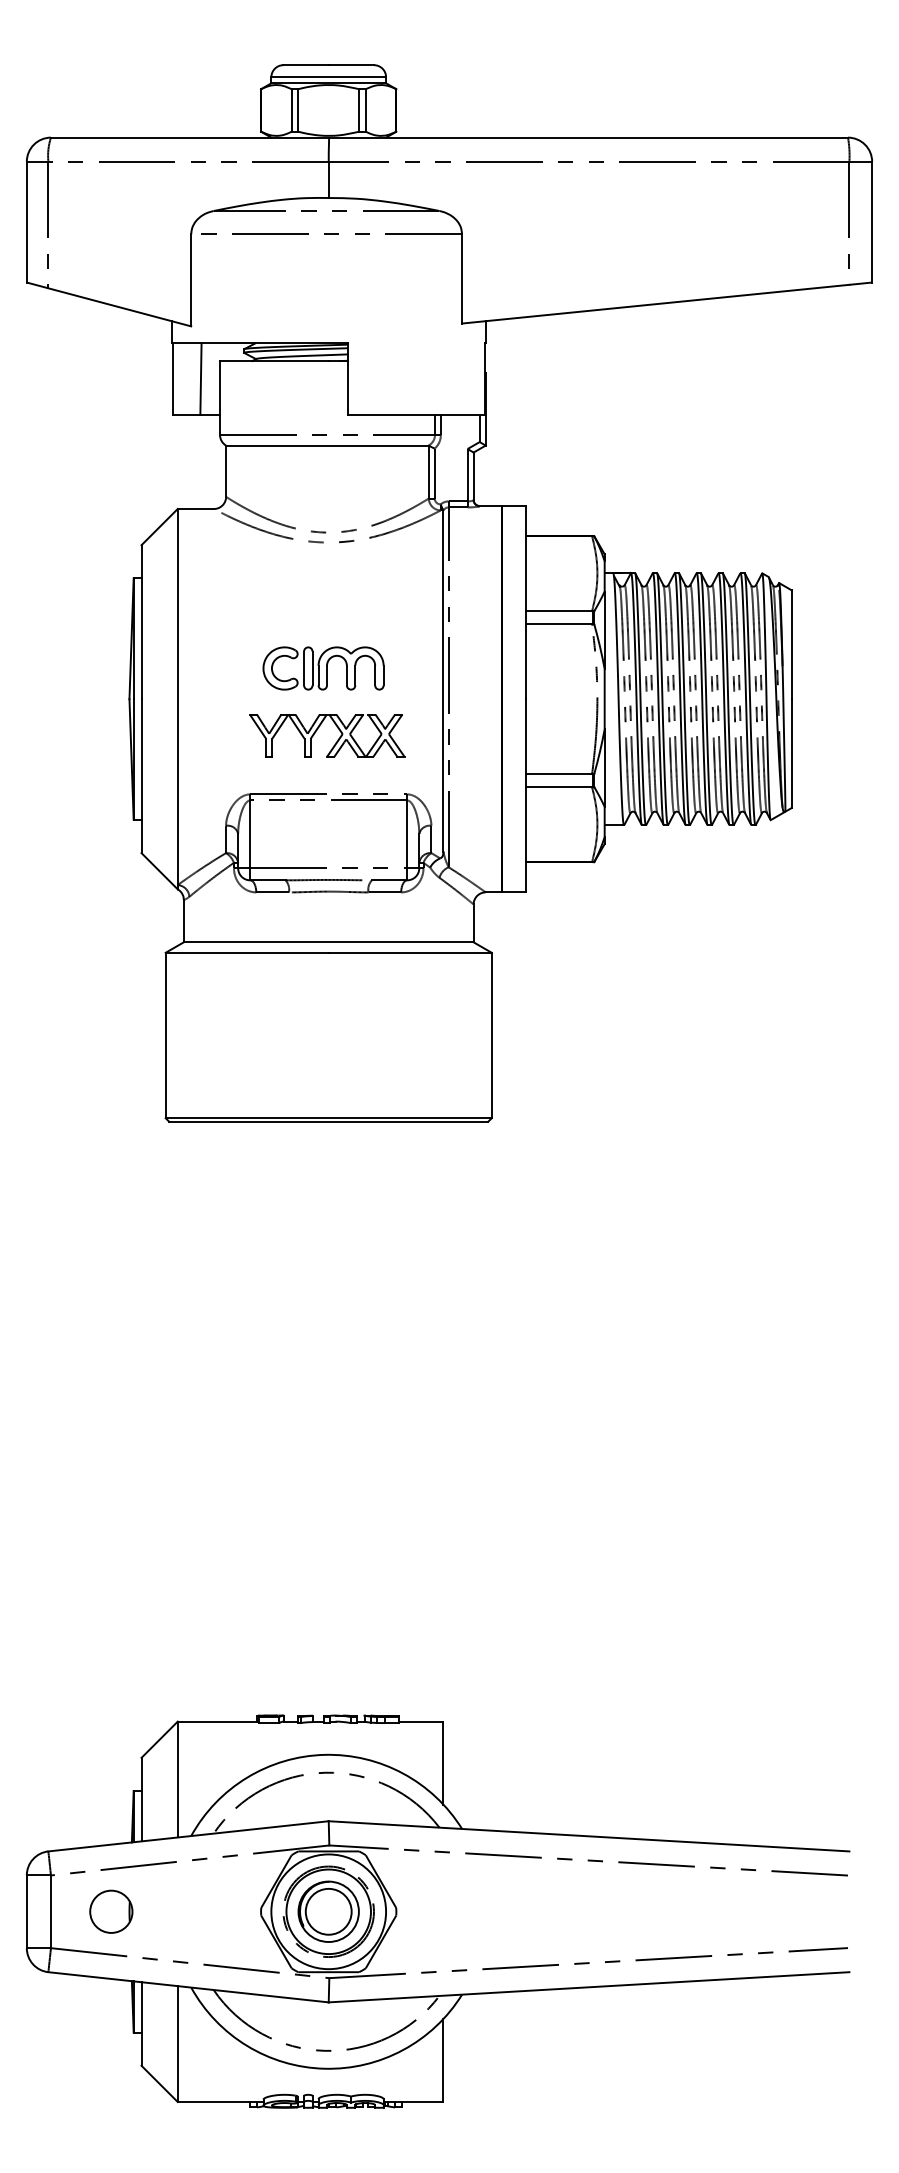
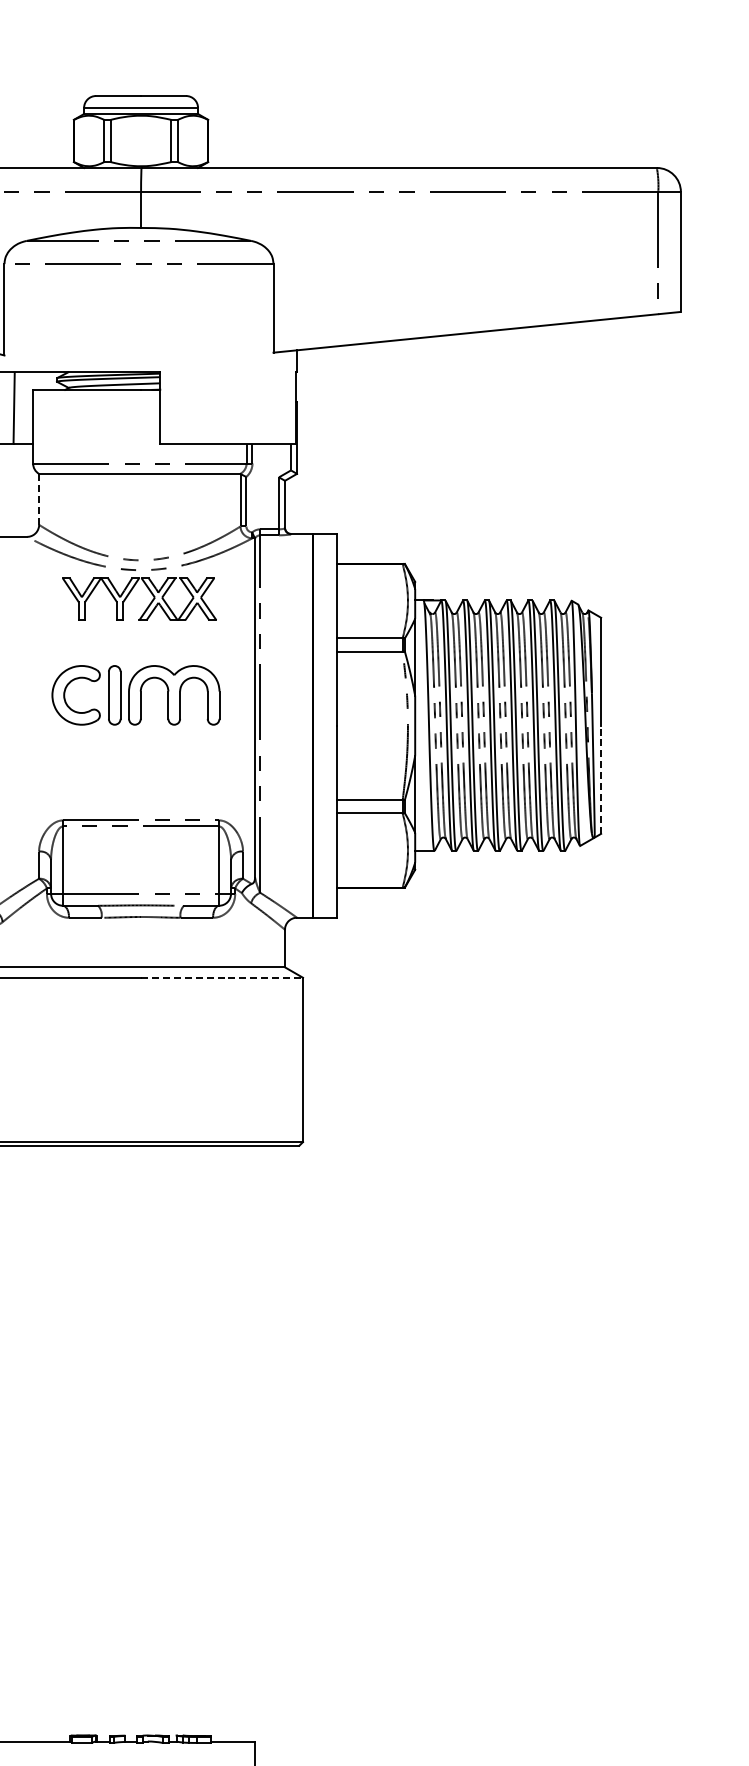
line: (226, 471) -> (39, 499), solid -> dashed
part: (323, 668) -> (135, 695), size x1.4
part: (335, 742) -> (147, 605), moved
line: (791, 753) -> (600, 779), solid -> dashed
line: (410, 952) -> (222, 977), solid -> dashed

